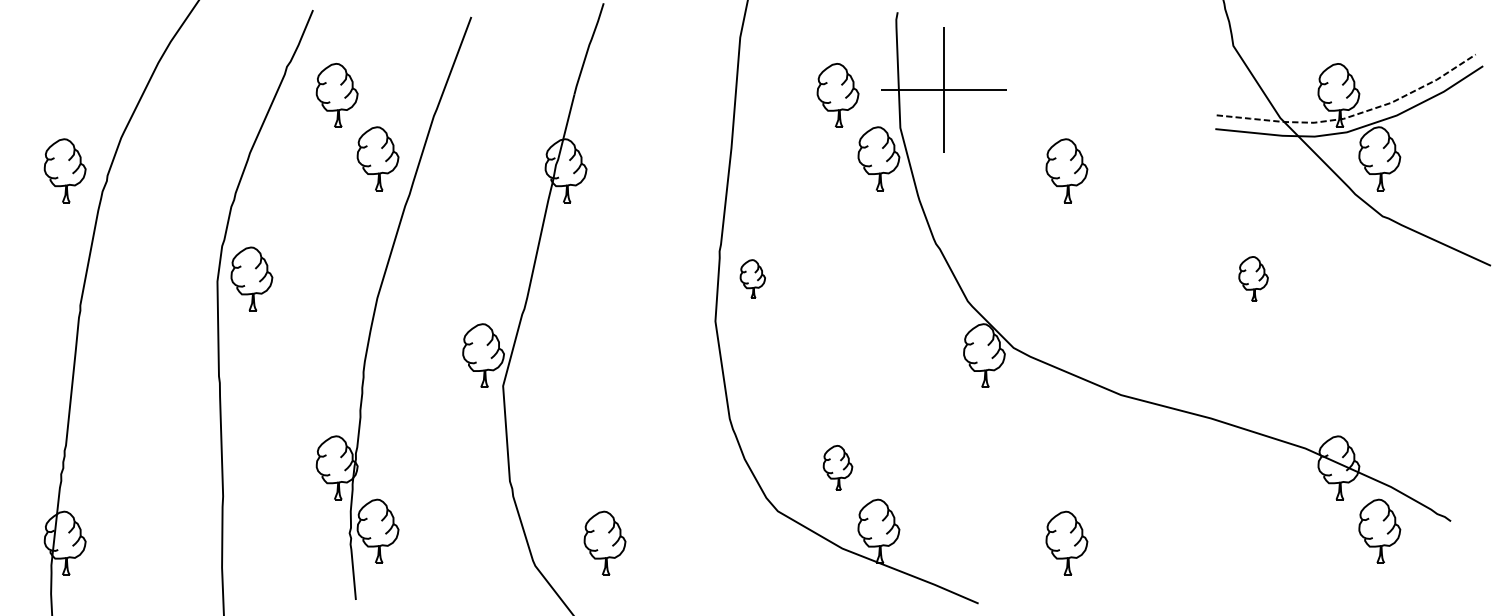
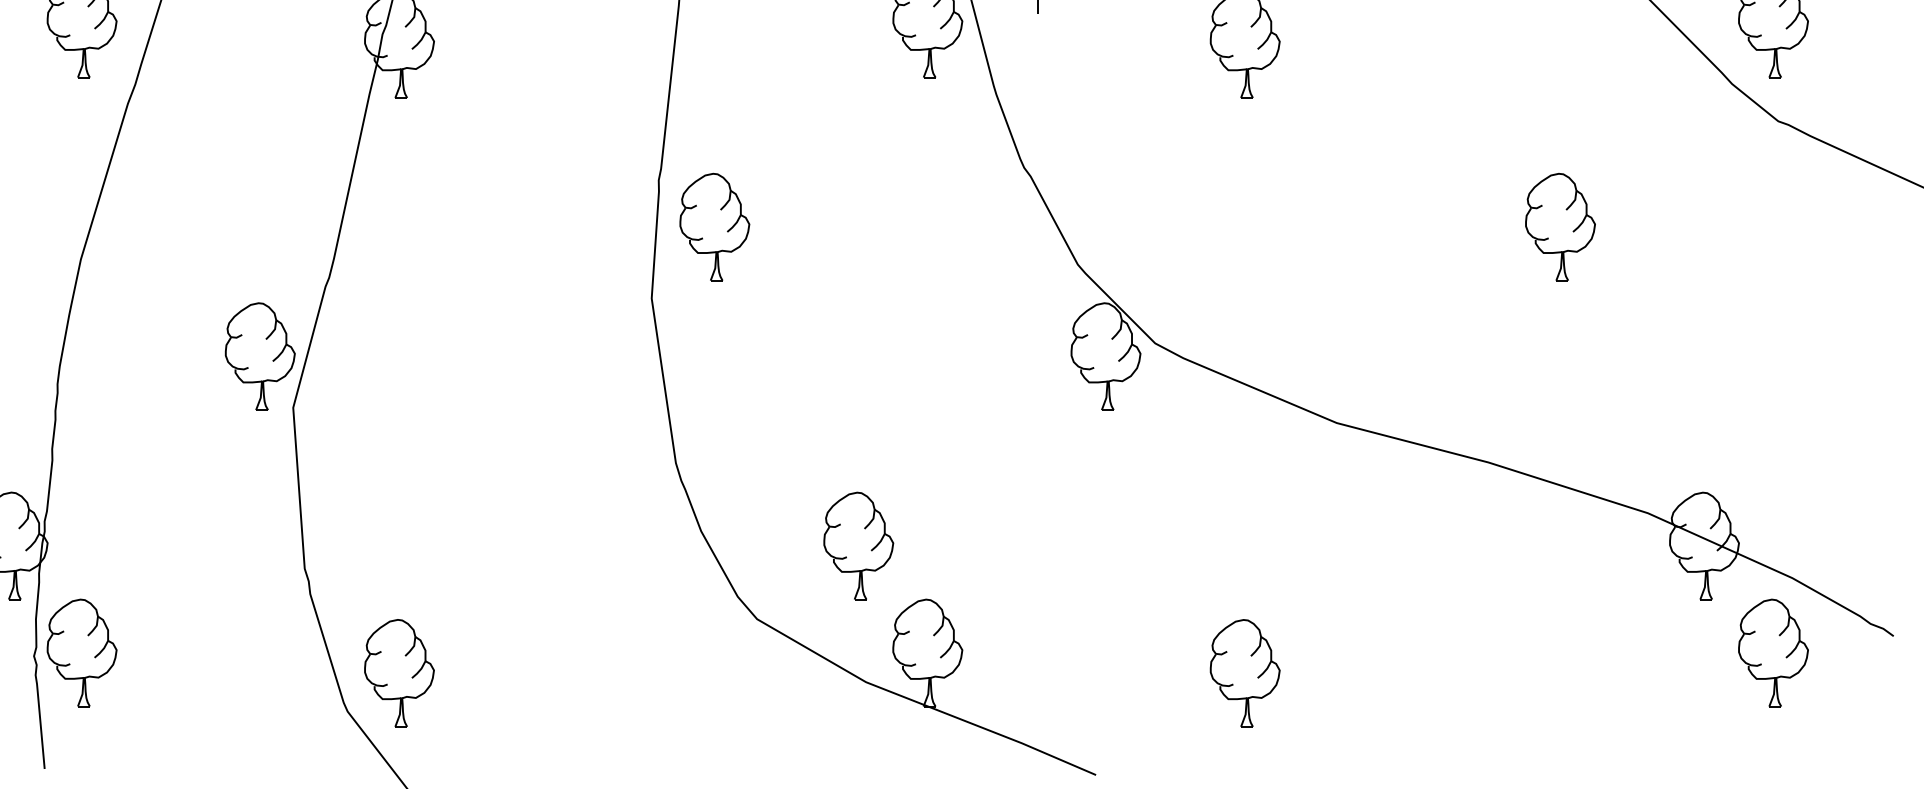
part: (752, 278) -> (714, 226), size x1.67
part: (1253, 278) -> (1560, 226), size x1.43
part: (837, 467) -> (857, 545), size x1.43
part: (604, 542) -> (398, 671), moved

